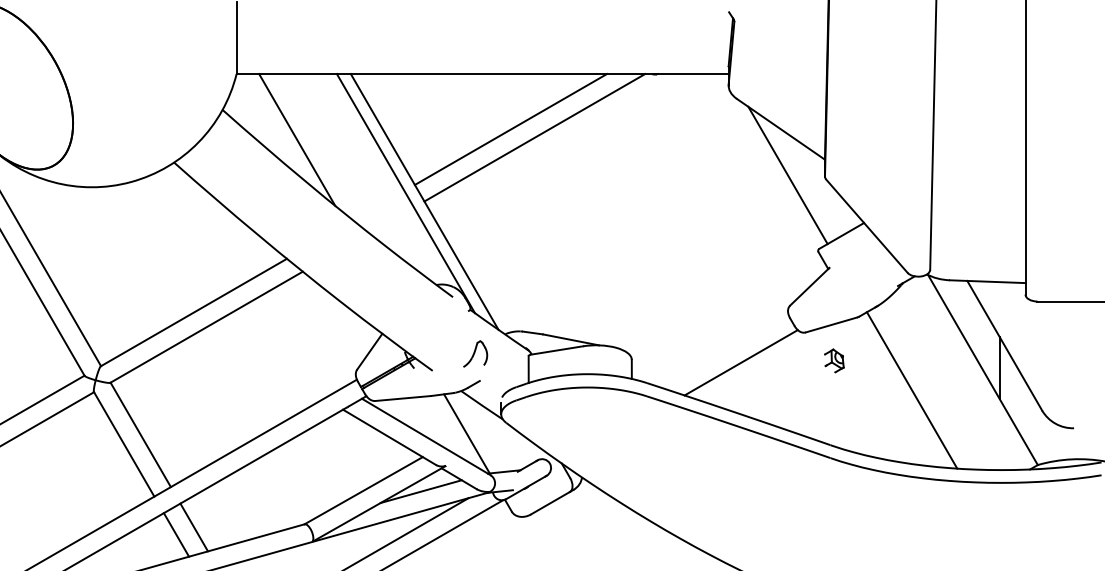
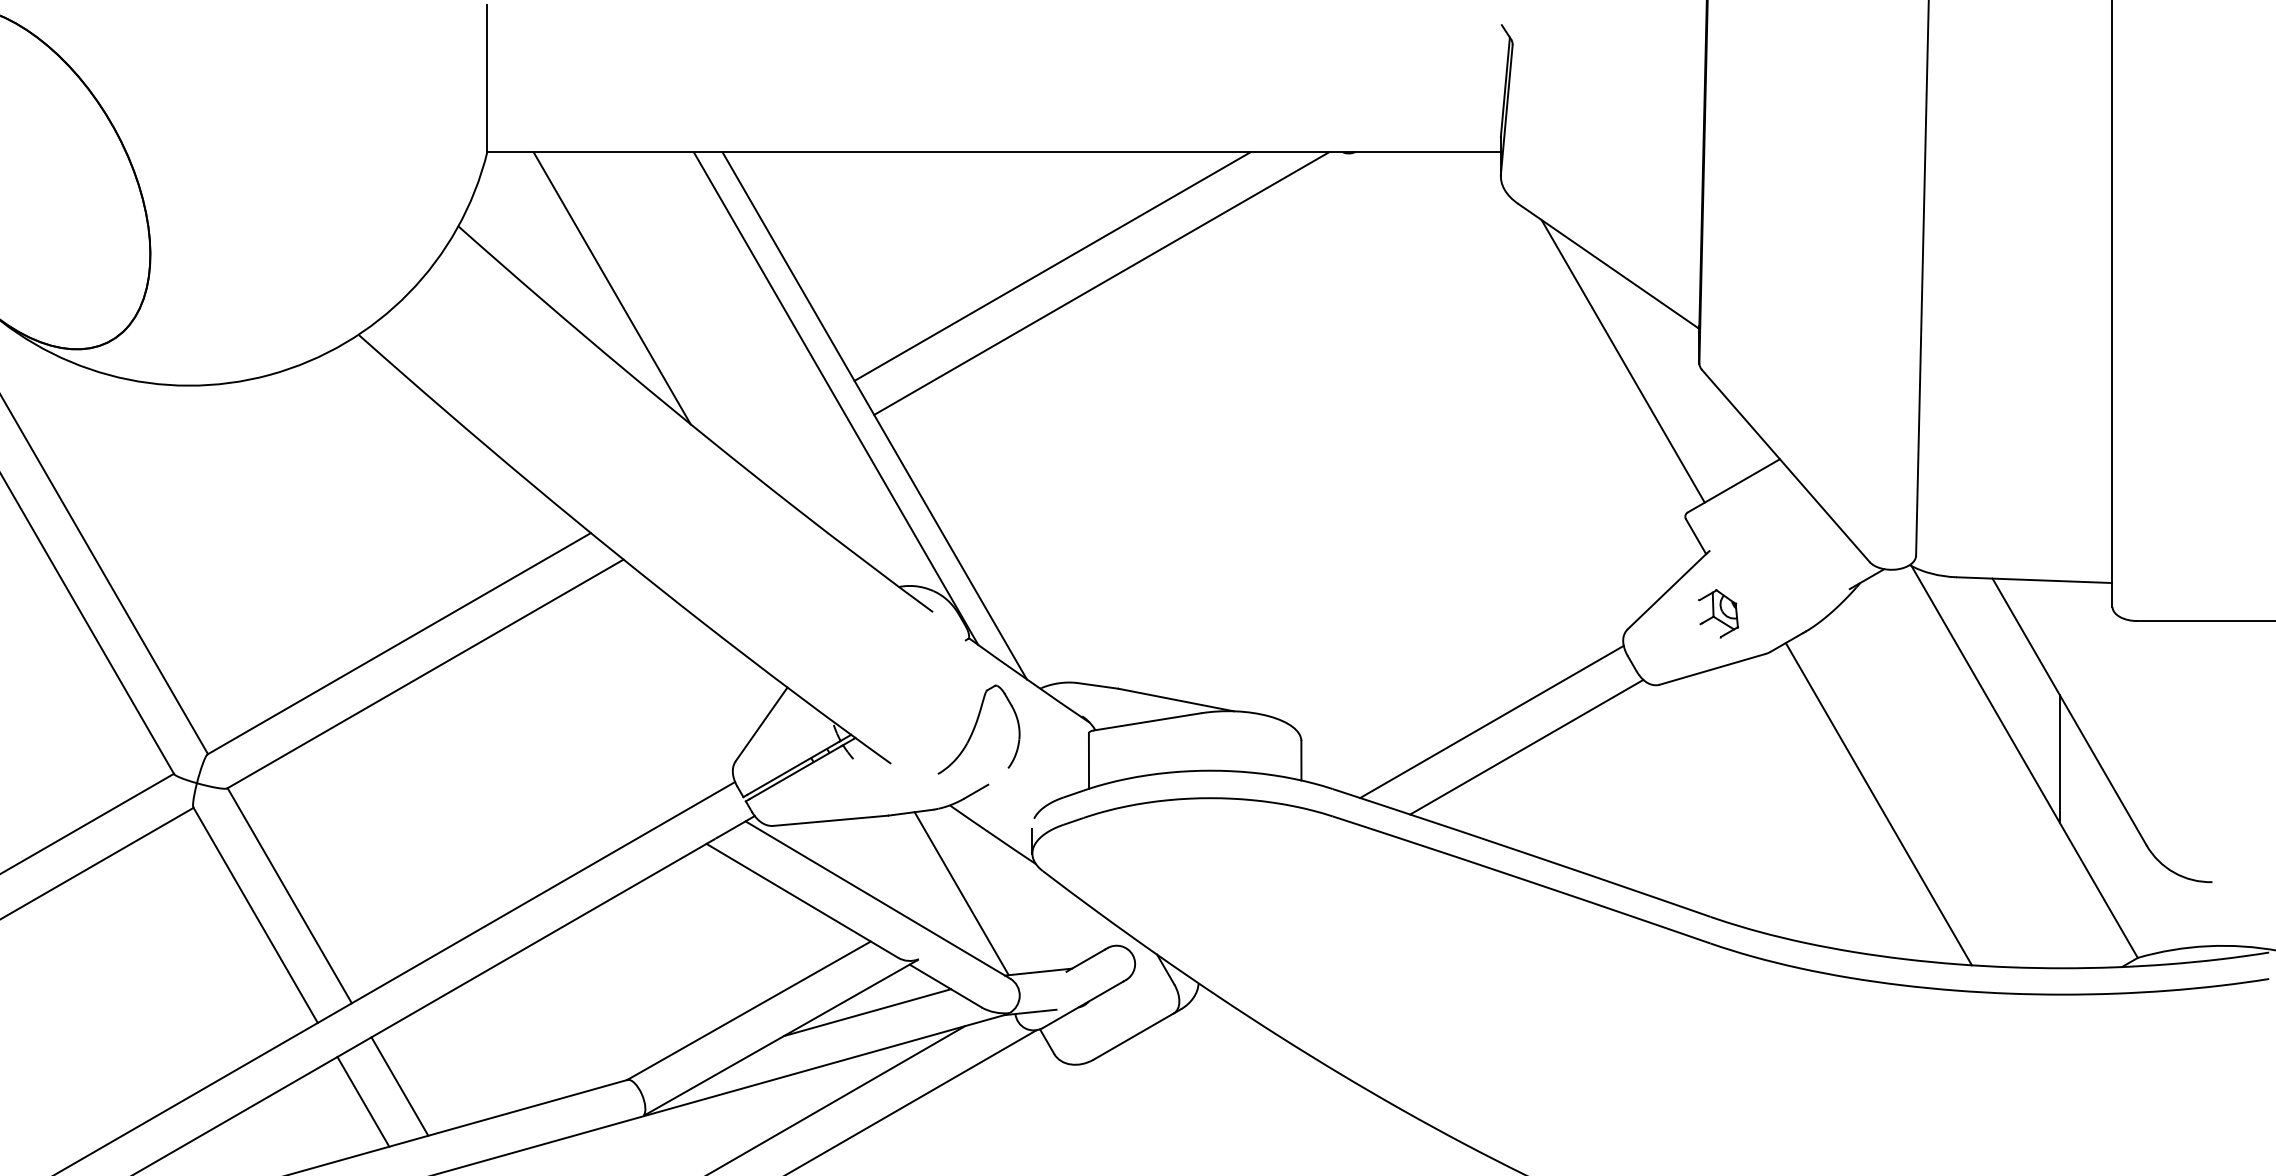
line: (724, 350) -> (1492, 721), added
part: (475, 353) -> (979, 728), size x1.67
part: (834, 360) -> (1718, 612), moved

